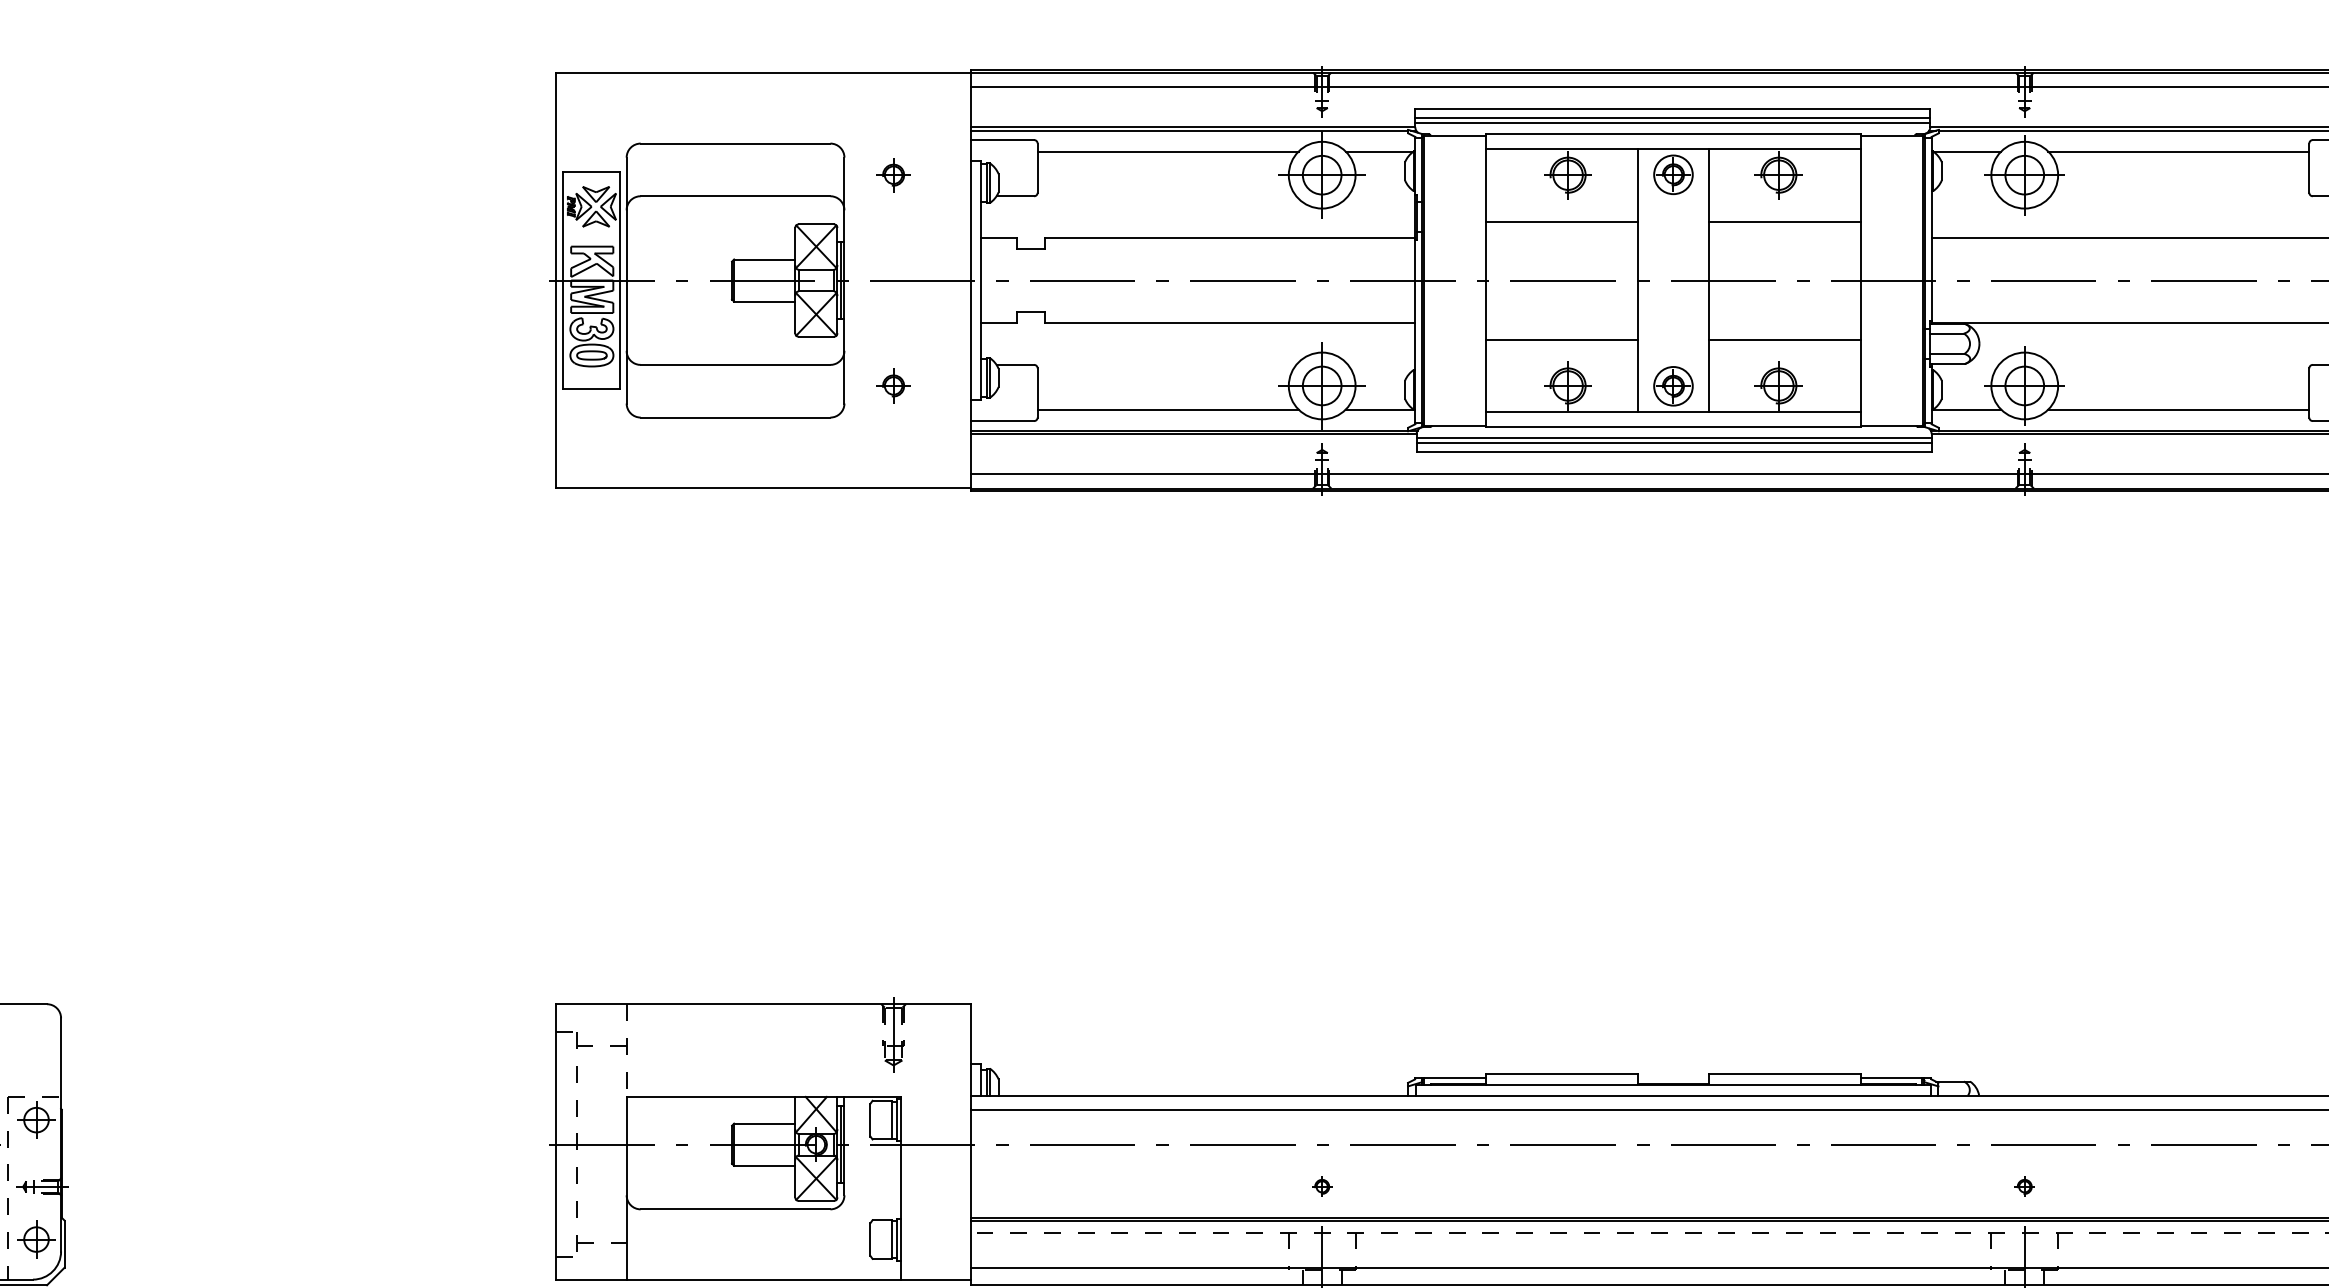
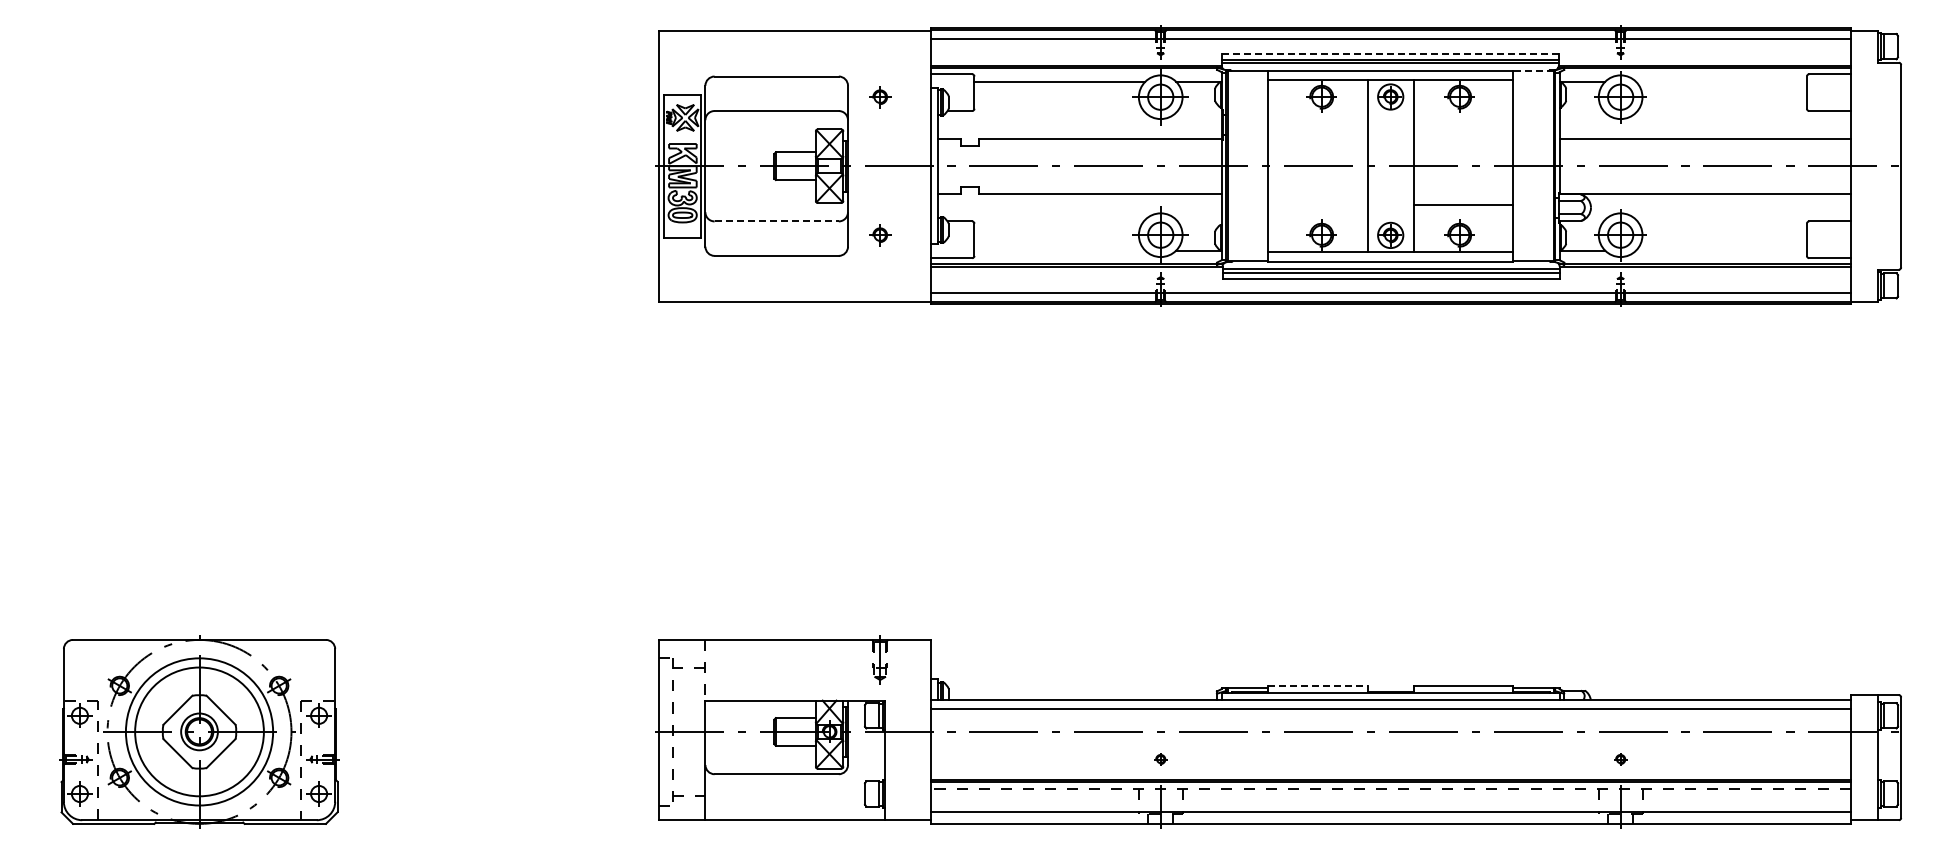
line: (1673, 108) -> (1390, 53), solid -> dashed
line: (1891, 135) -> (1533, 71), solid -> dashed
line: (2178, 151) -> (1721, 81), removed
line: (1561, 221) -> (1317, 127), removed
line: (1784, 221) -> (1463, 127), removed
line: (1561, 339) -> (1317, 204), removed
line: (736, 365) -> (777, 221), solid -> dashed
line: (1167, 409) -> (1059, 250), removed
line: (2178, 409) -> (1721, 250), removed
line: (1561, 1073) -> (1317, 685), solid -> dashed

